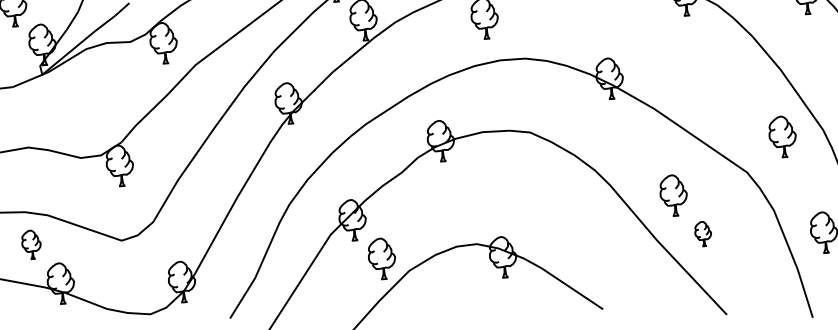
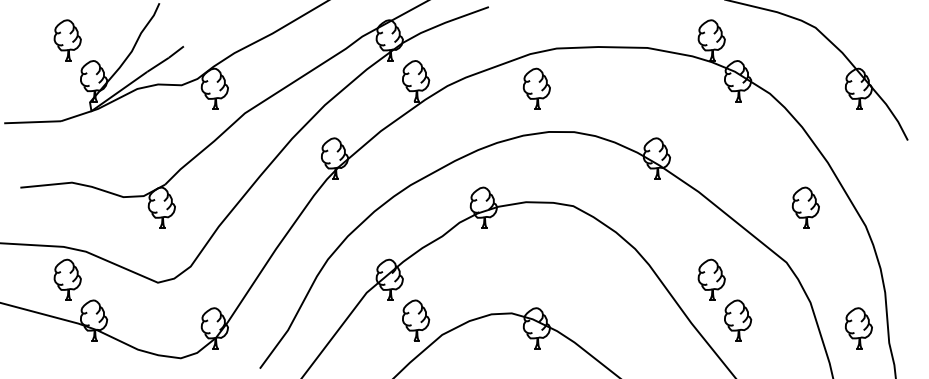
part: (782, 136) -> (805, 207), moved
part: (703, 233) -> (738, 320), size x1.67
part: (31, 244) -> (67, 279), size x1.43

